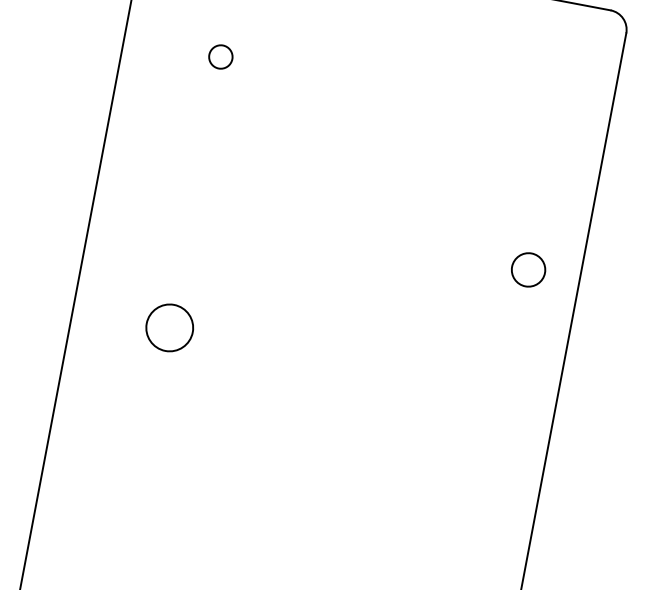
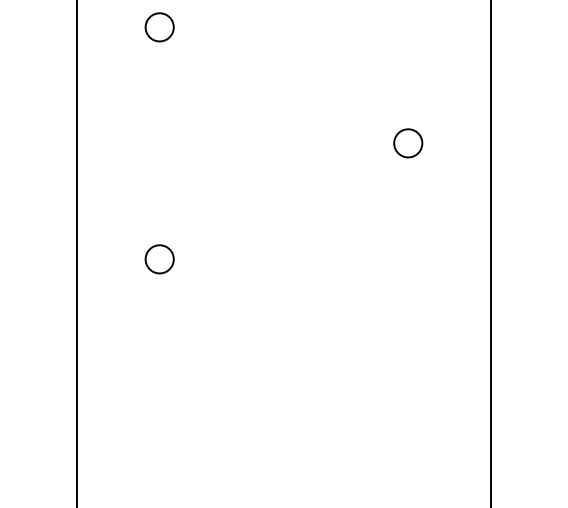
circle: (220, 57) -> (159, 27), size x1.43
circle: (528, 270) -> (408, 143), moved
circle: (169, 328) -> (159, 259), size x0.71

